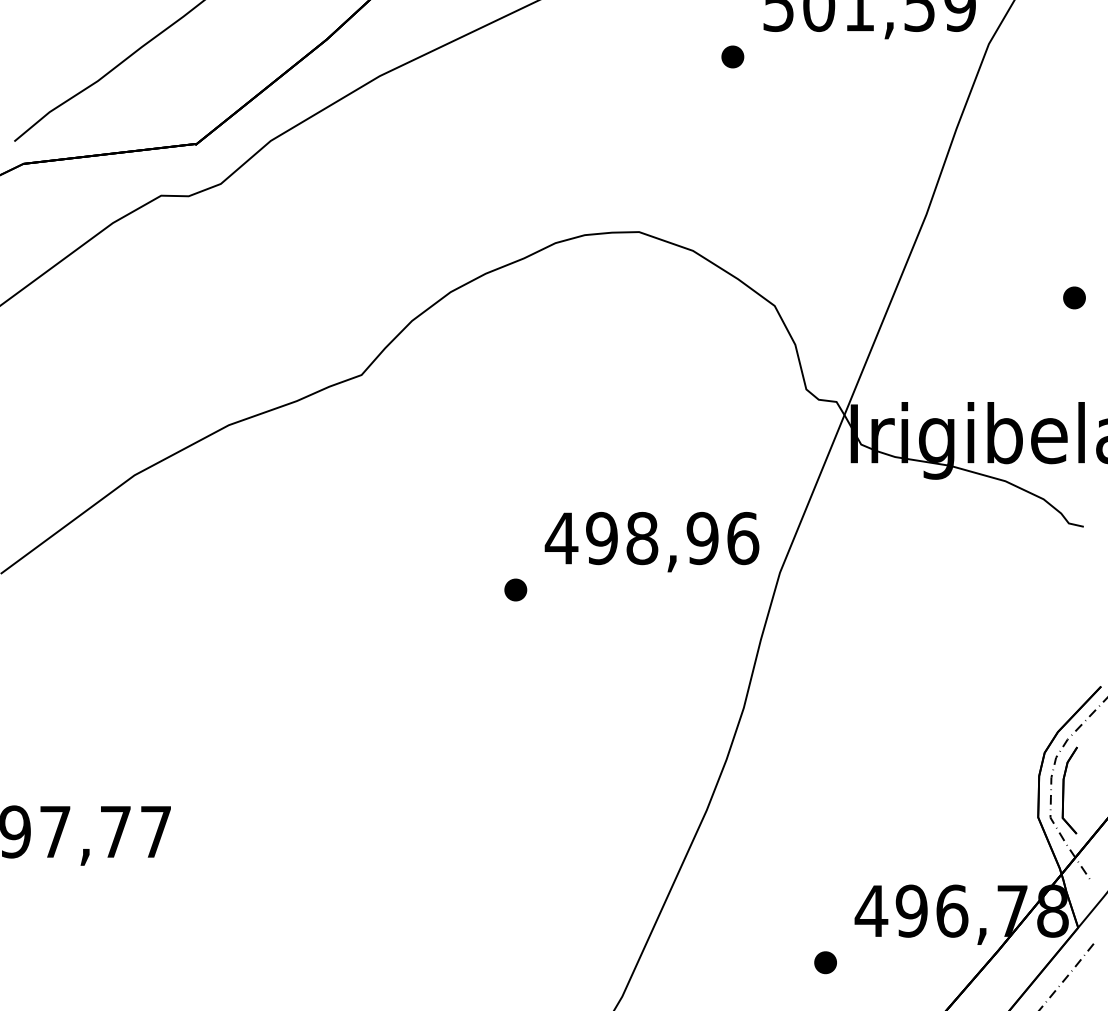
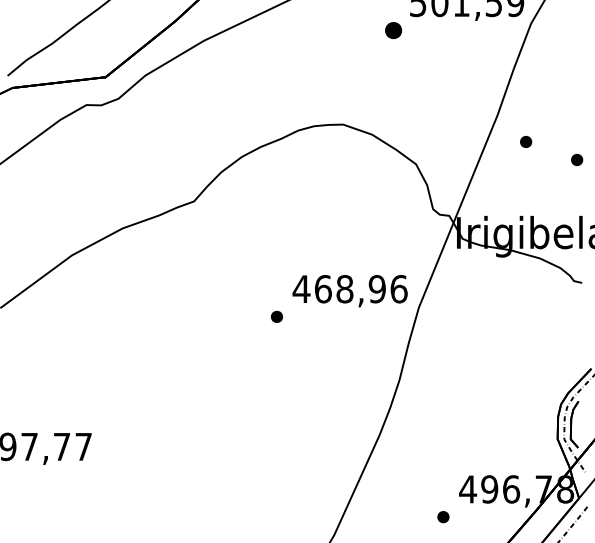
part: (732, 56) -> (393, 30), size x1.4
part: (980, 263) -> (526, 141), added
text: (600, 539) -> (322, 289), 498,96 -> 468,96

